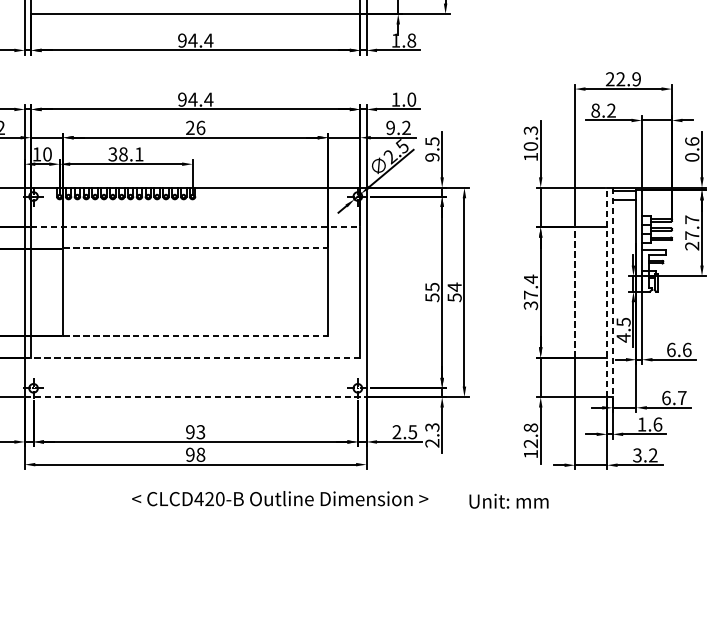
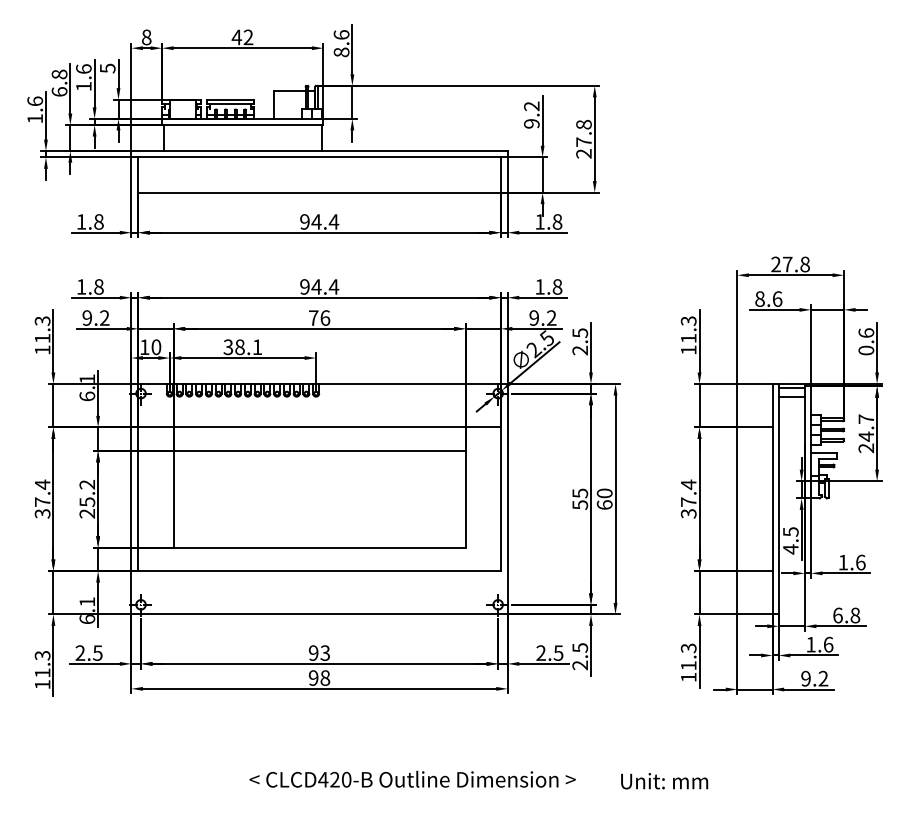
text: (627, 79) -> (795, 264), 22.9 -> 27.8
text: (411, 99) -> (557, 286), 1.0 -> 1.8
text: (611, 110) -> (777, 298), 8.2 -> 8.6
text: (190, 127) -> (313, 317), 26 -> 76
text: (530, 146) -> (688, 338), 10.3 -> 11.3
text: (432, 157) -> (580, 350), 9.5 -> 2.5
line: (196, 227) -> (320, 427), dashed -> solid
text: (691, 235) -> (865, 436), 27.7 -> 24.7
line: (195, 248) -> (319, 450), dashed -> solid
line: (606, 291) -> (772, 498), dashed -> solid
text: (454, 292) -> (604, 499), 54 -> 60
line: (575, 292) -> (737, 499), dashed -> solid
line: (612, 292) -> (778, 499), dashed -> solid
line: (195, 336) -> (319, 547), dashed -> solid
text: (671, 349) -> (843, 562), 6.6 -> 1.6
line: (195, 358) -> (319, 571), dashed -> solid
line: (196, 397) -> (320, 614), dashed -> solid
text: (682, 398) -> (855, 615), 6.7 -> 6.8
text: (431, 427) -> (579, 647), 2.3 -> 2.5
text: (530, 435) -> (688, 656), 12.8 -> 11.3
text: (636, 455) -> (805, 678), 3.2 -> 9.2
text: (280, 497) -> (412, 778), moved
text: (508, 501) -> (664, 781), moved

